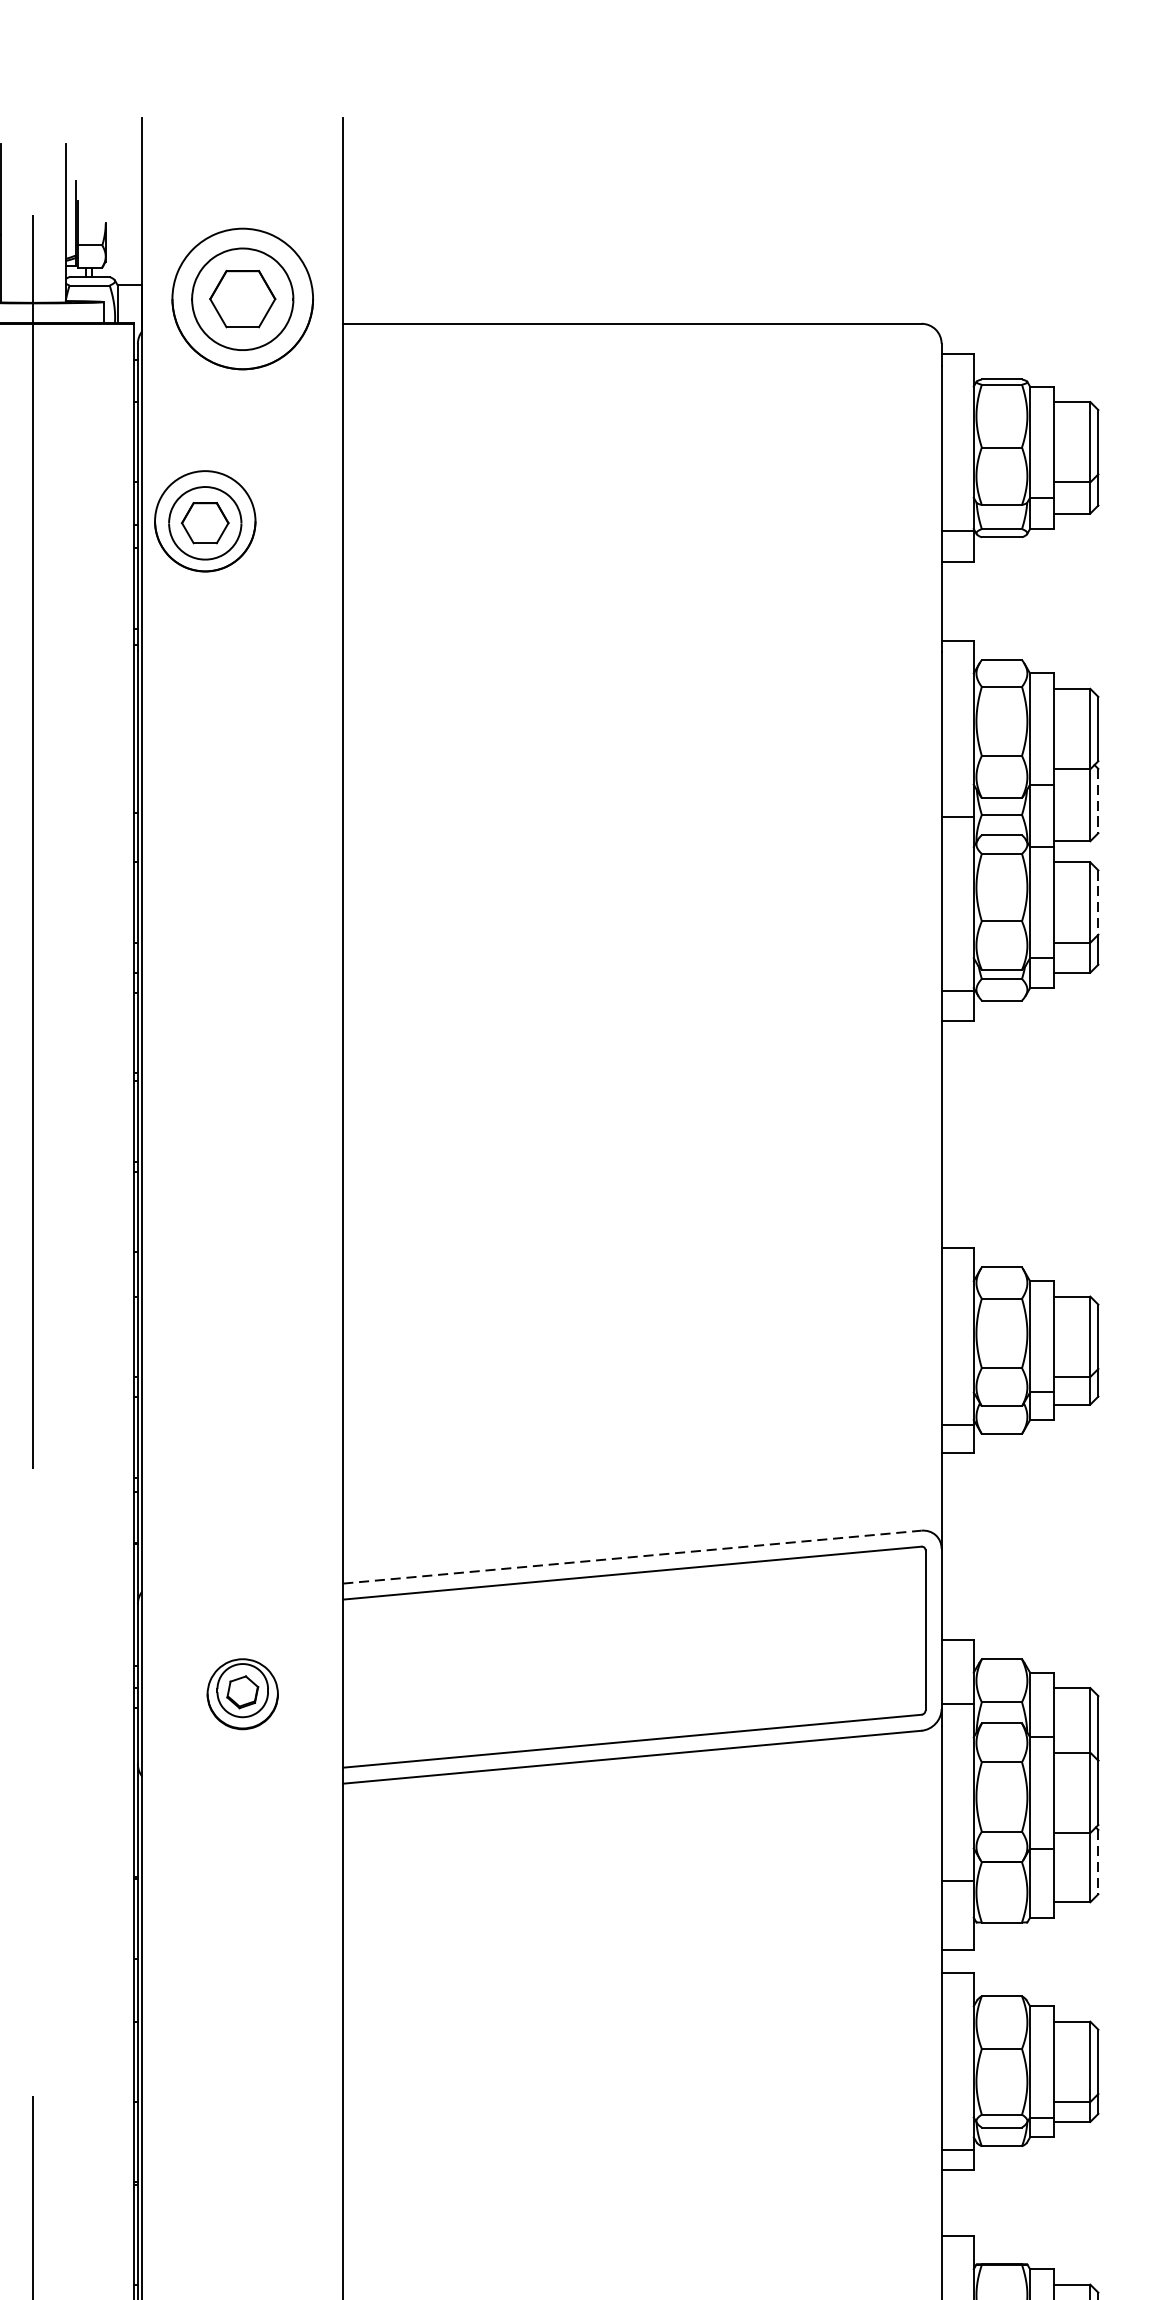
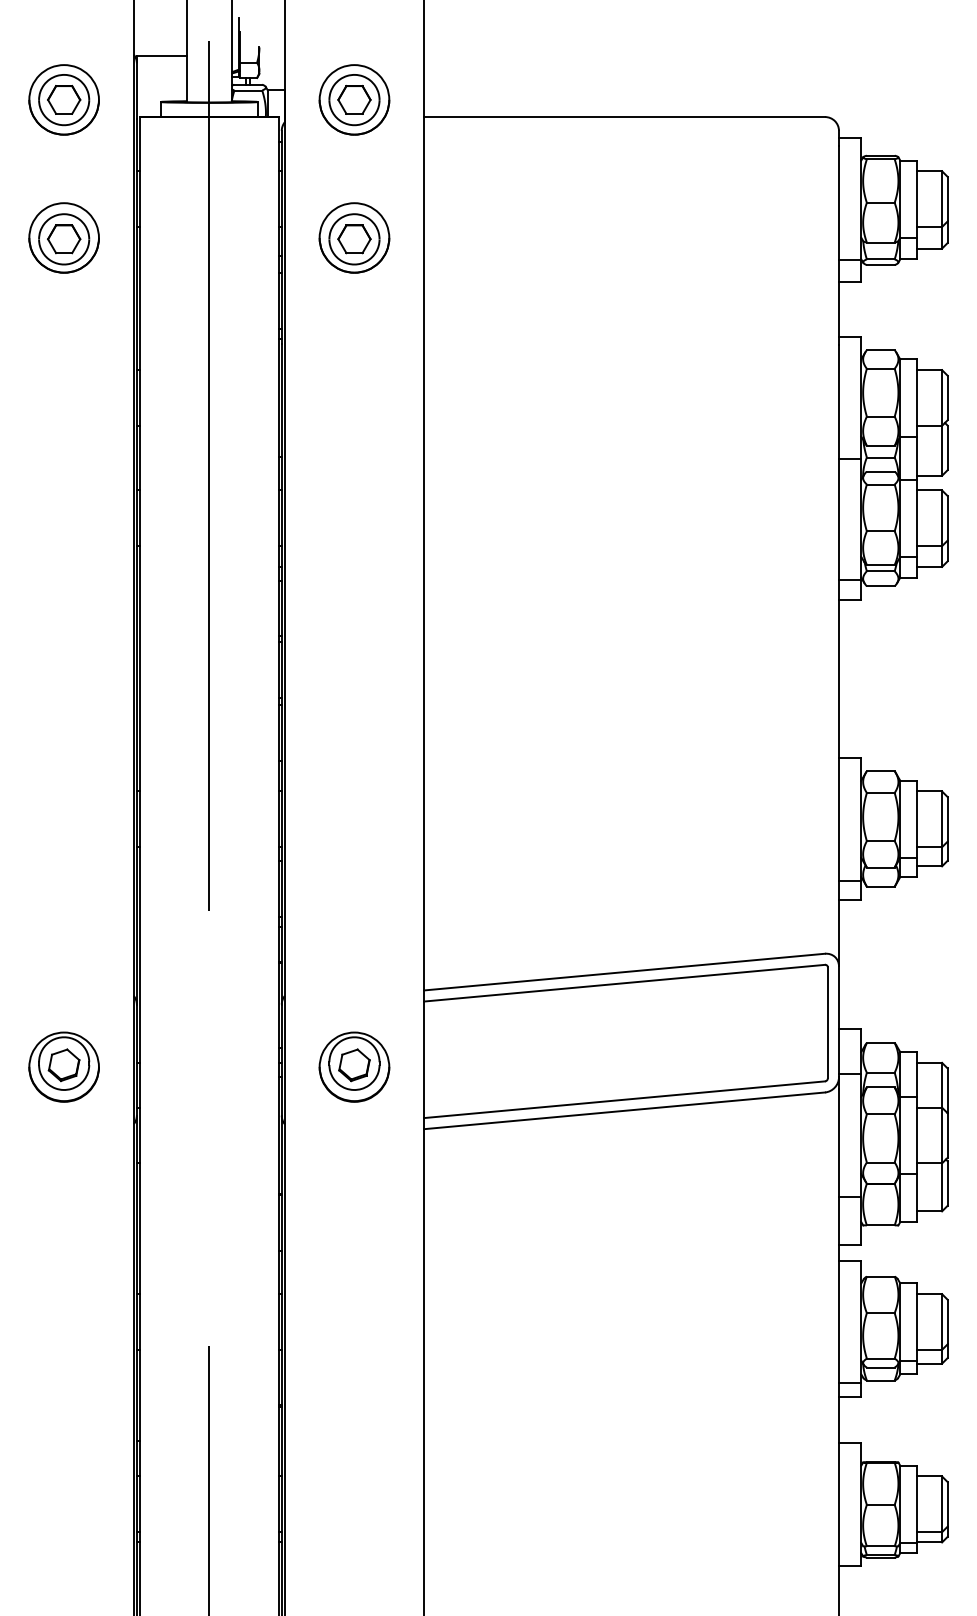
part: (242, 298) -> (354, 99), size x0.71
part: (205, 520) -> (354, 237), moved
line: (1098, 801) -> (947, 448), dashed -> solid
line: (1098, 902) -> (947, 518), dashed -> solid
line: (633, 1557) -> (625, 972), dashed -> solid
part: (242, 1693) -> (354, 1066), size x1.43
line: (1098, 1863) -> (947, 1184), dashed -> solid

